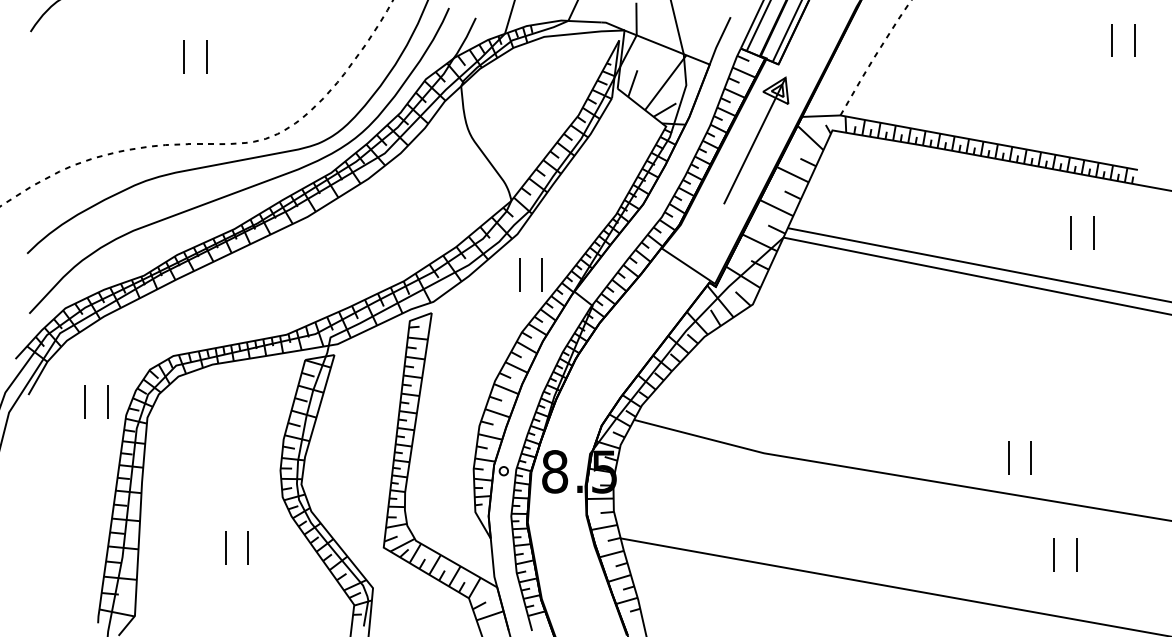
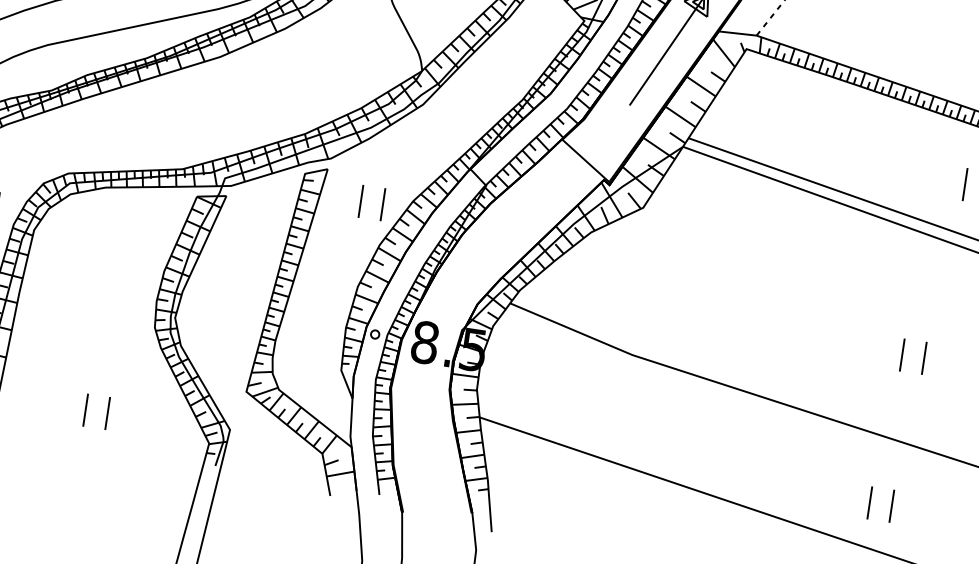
part: (520, 274) -> (361, 200), moved
part: (1009, 457) -> (903, 354), moved
part: (226, 547) -> (86, 409), moved
part: (1054, 554) -> (869, 502), moved

